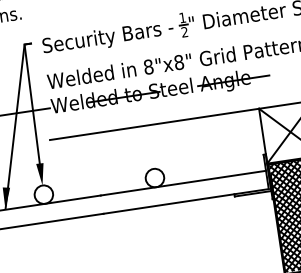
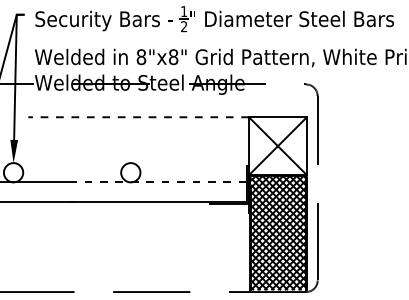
line: (154, 124) -> (138, 117), solid -> dashed
line: (182, 183) -> (158, 182), solid -> dashed

